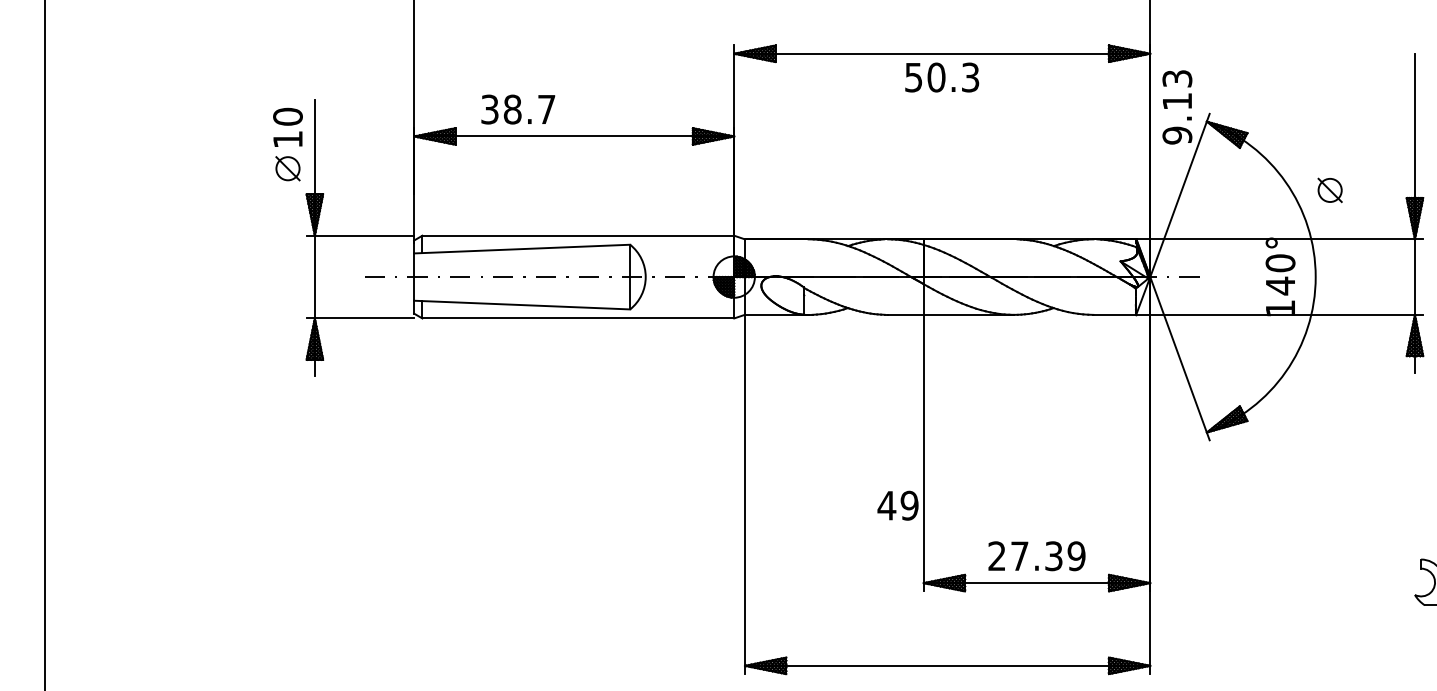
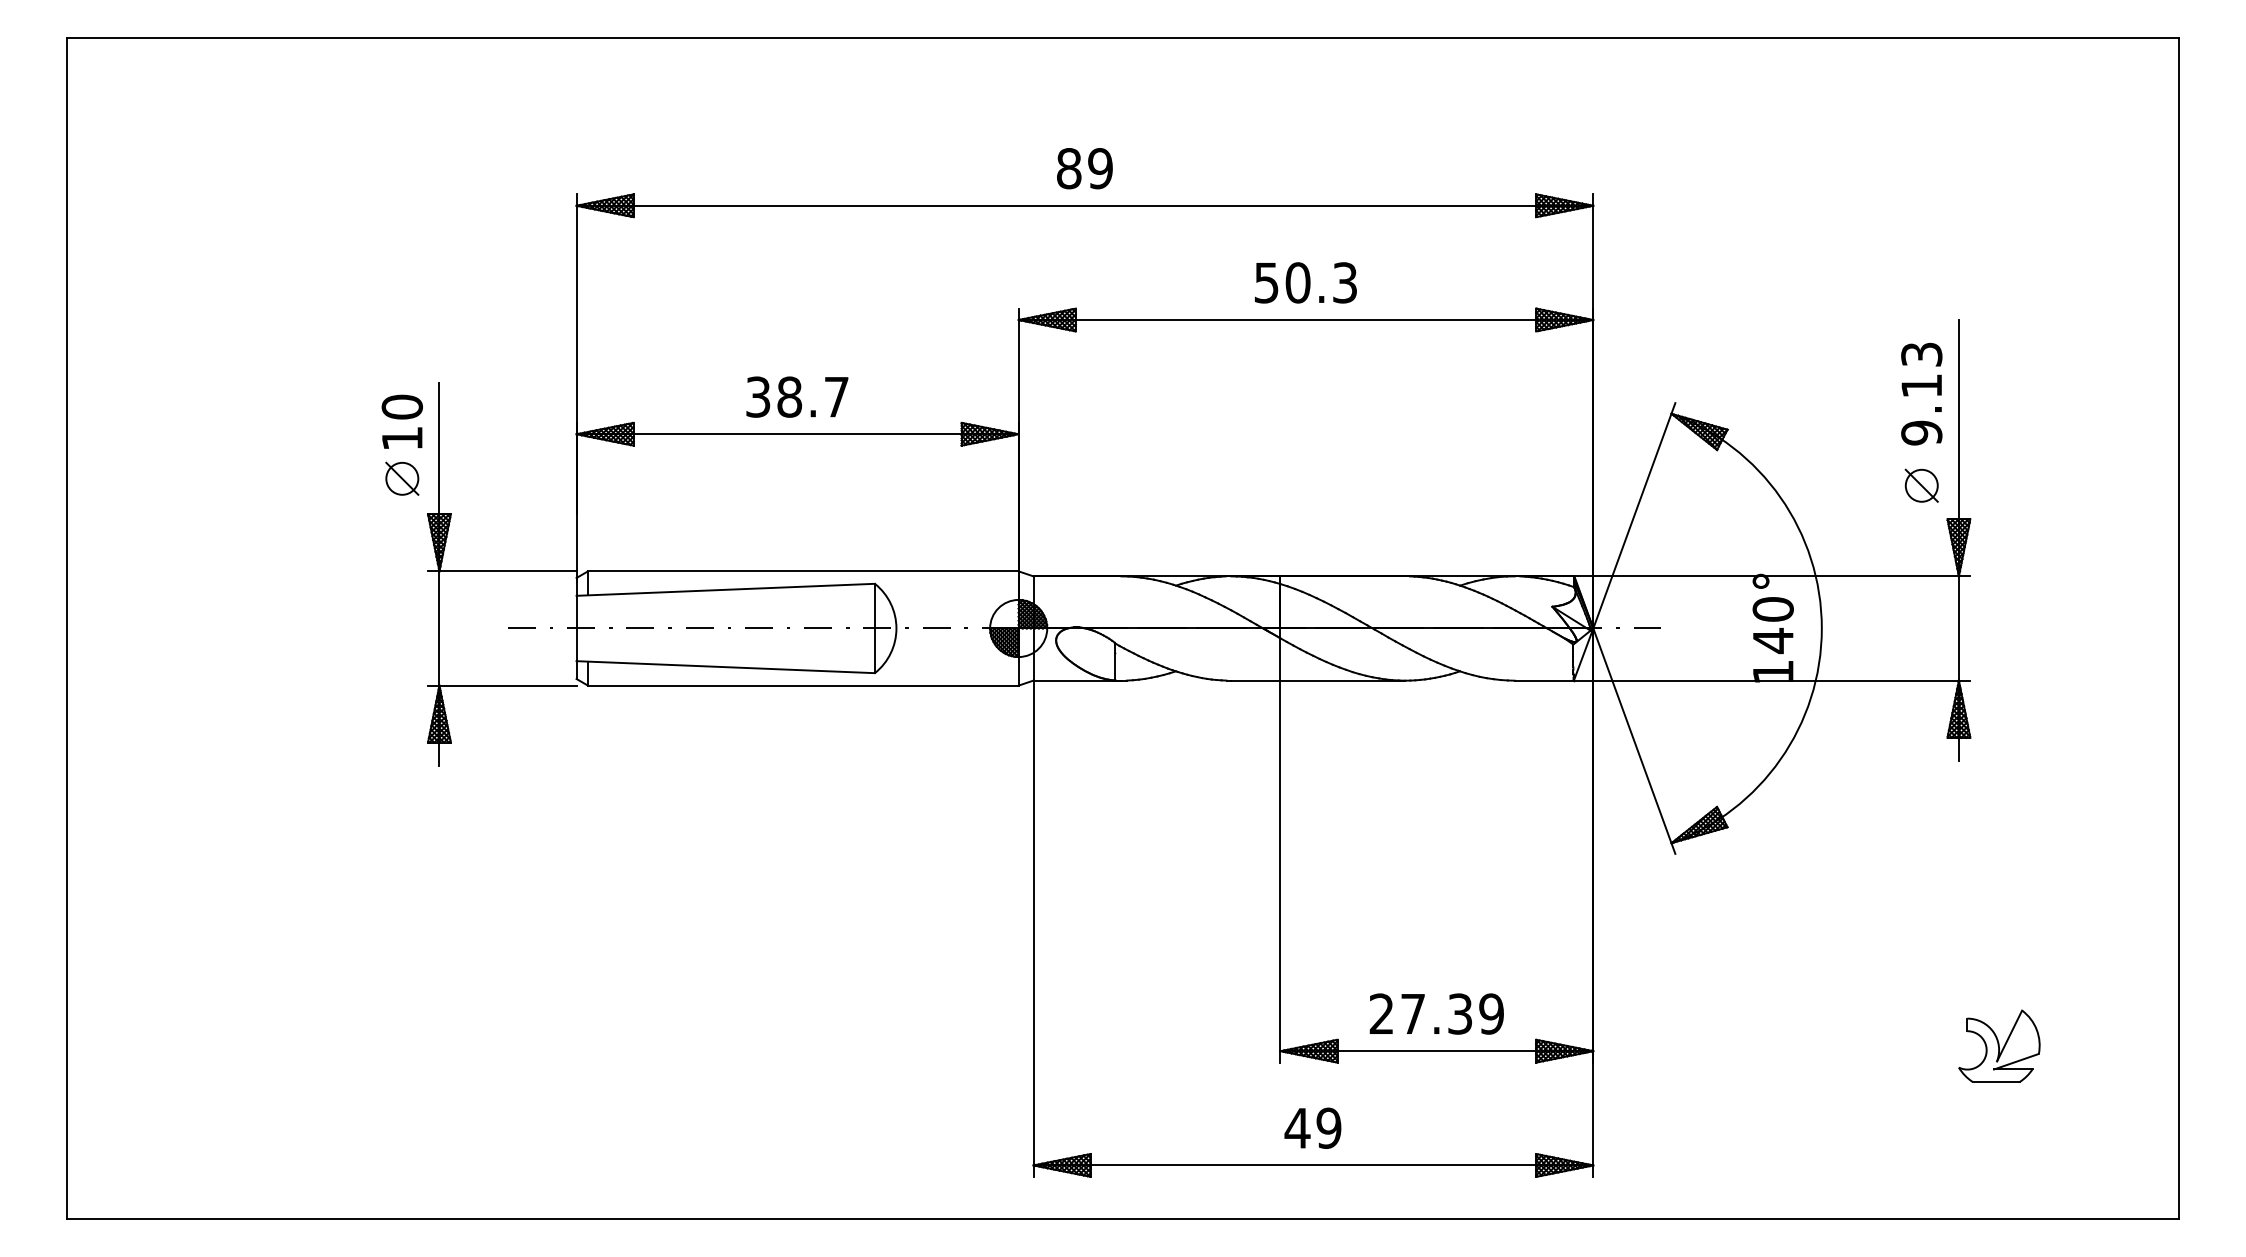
text: (941, 77) -> (1305, 282), moved
text: (1177, 106) -> (1921, 393), moved
text: (518, 109) -> (797, 396), moved
part: (1329, 190) -> (1921, 485), moved
text: (897, 505) -> (1312, 1127), moved

